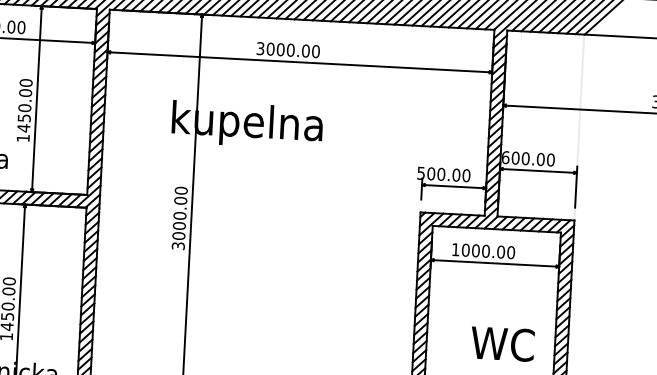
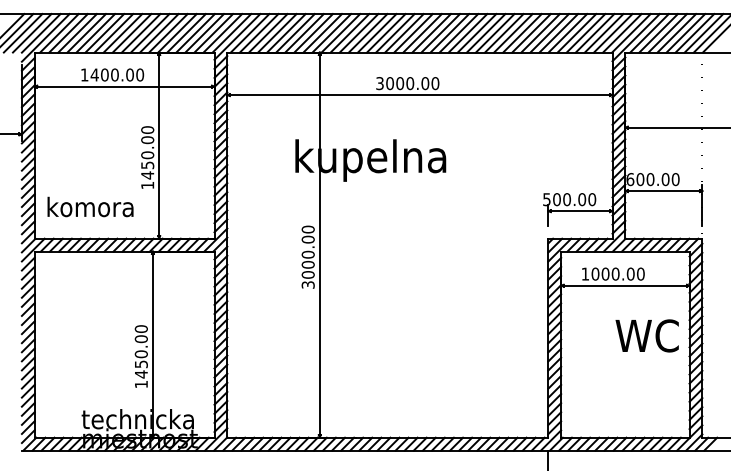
text: (502, 343) -> (646, 335), moved

